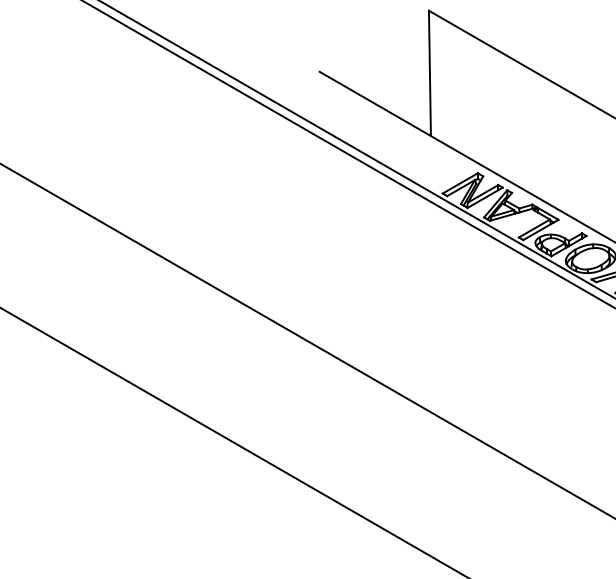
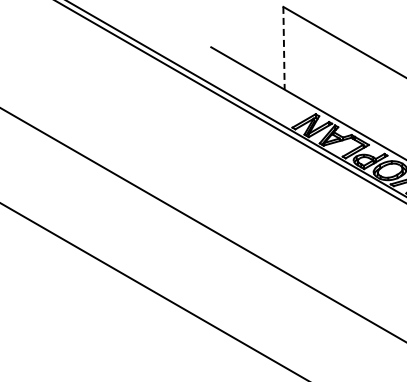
line: (430, 73) -> (284, 48), solid -> dashed

